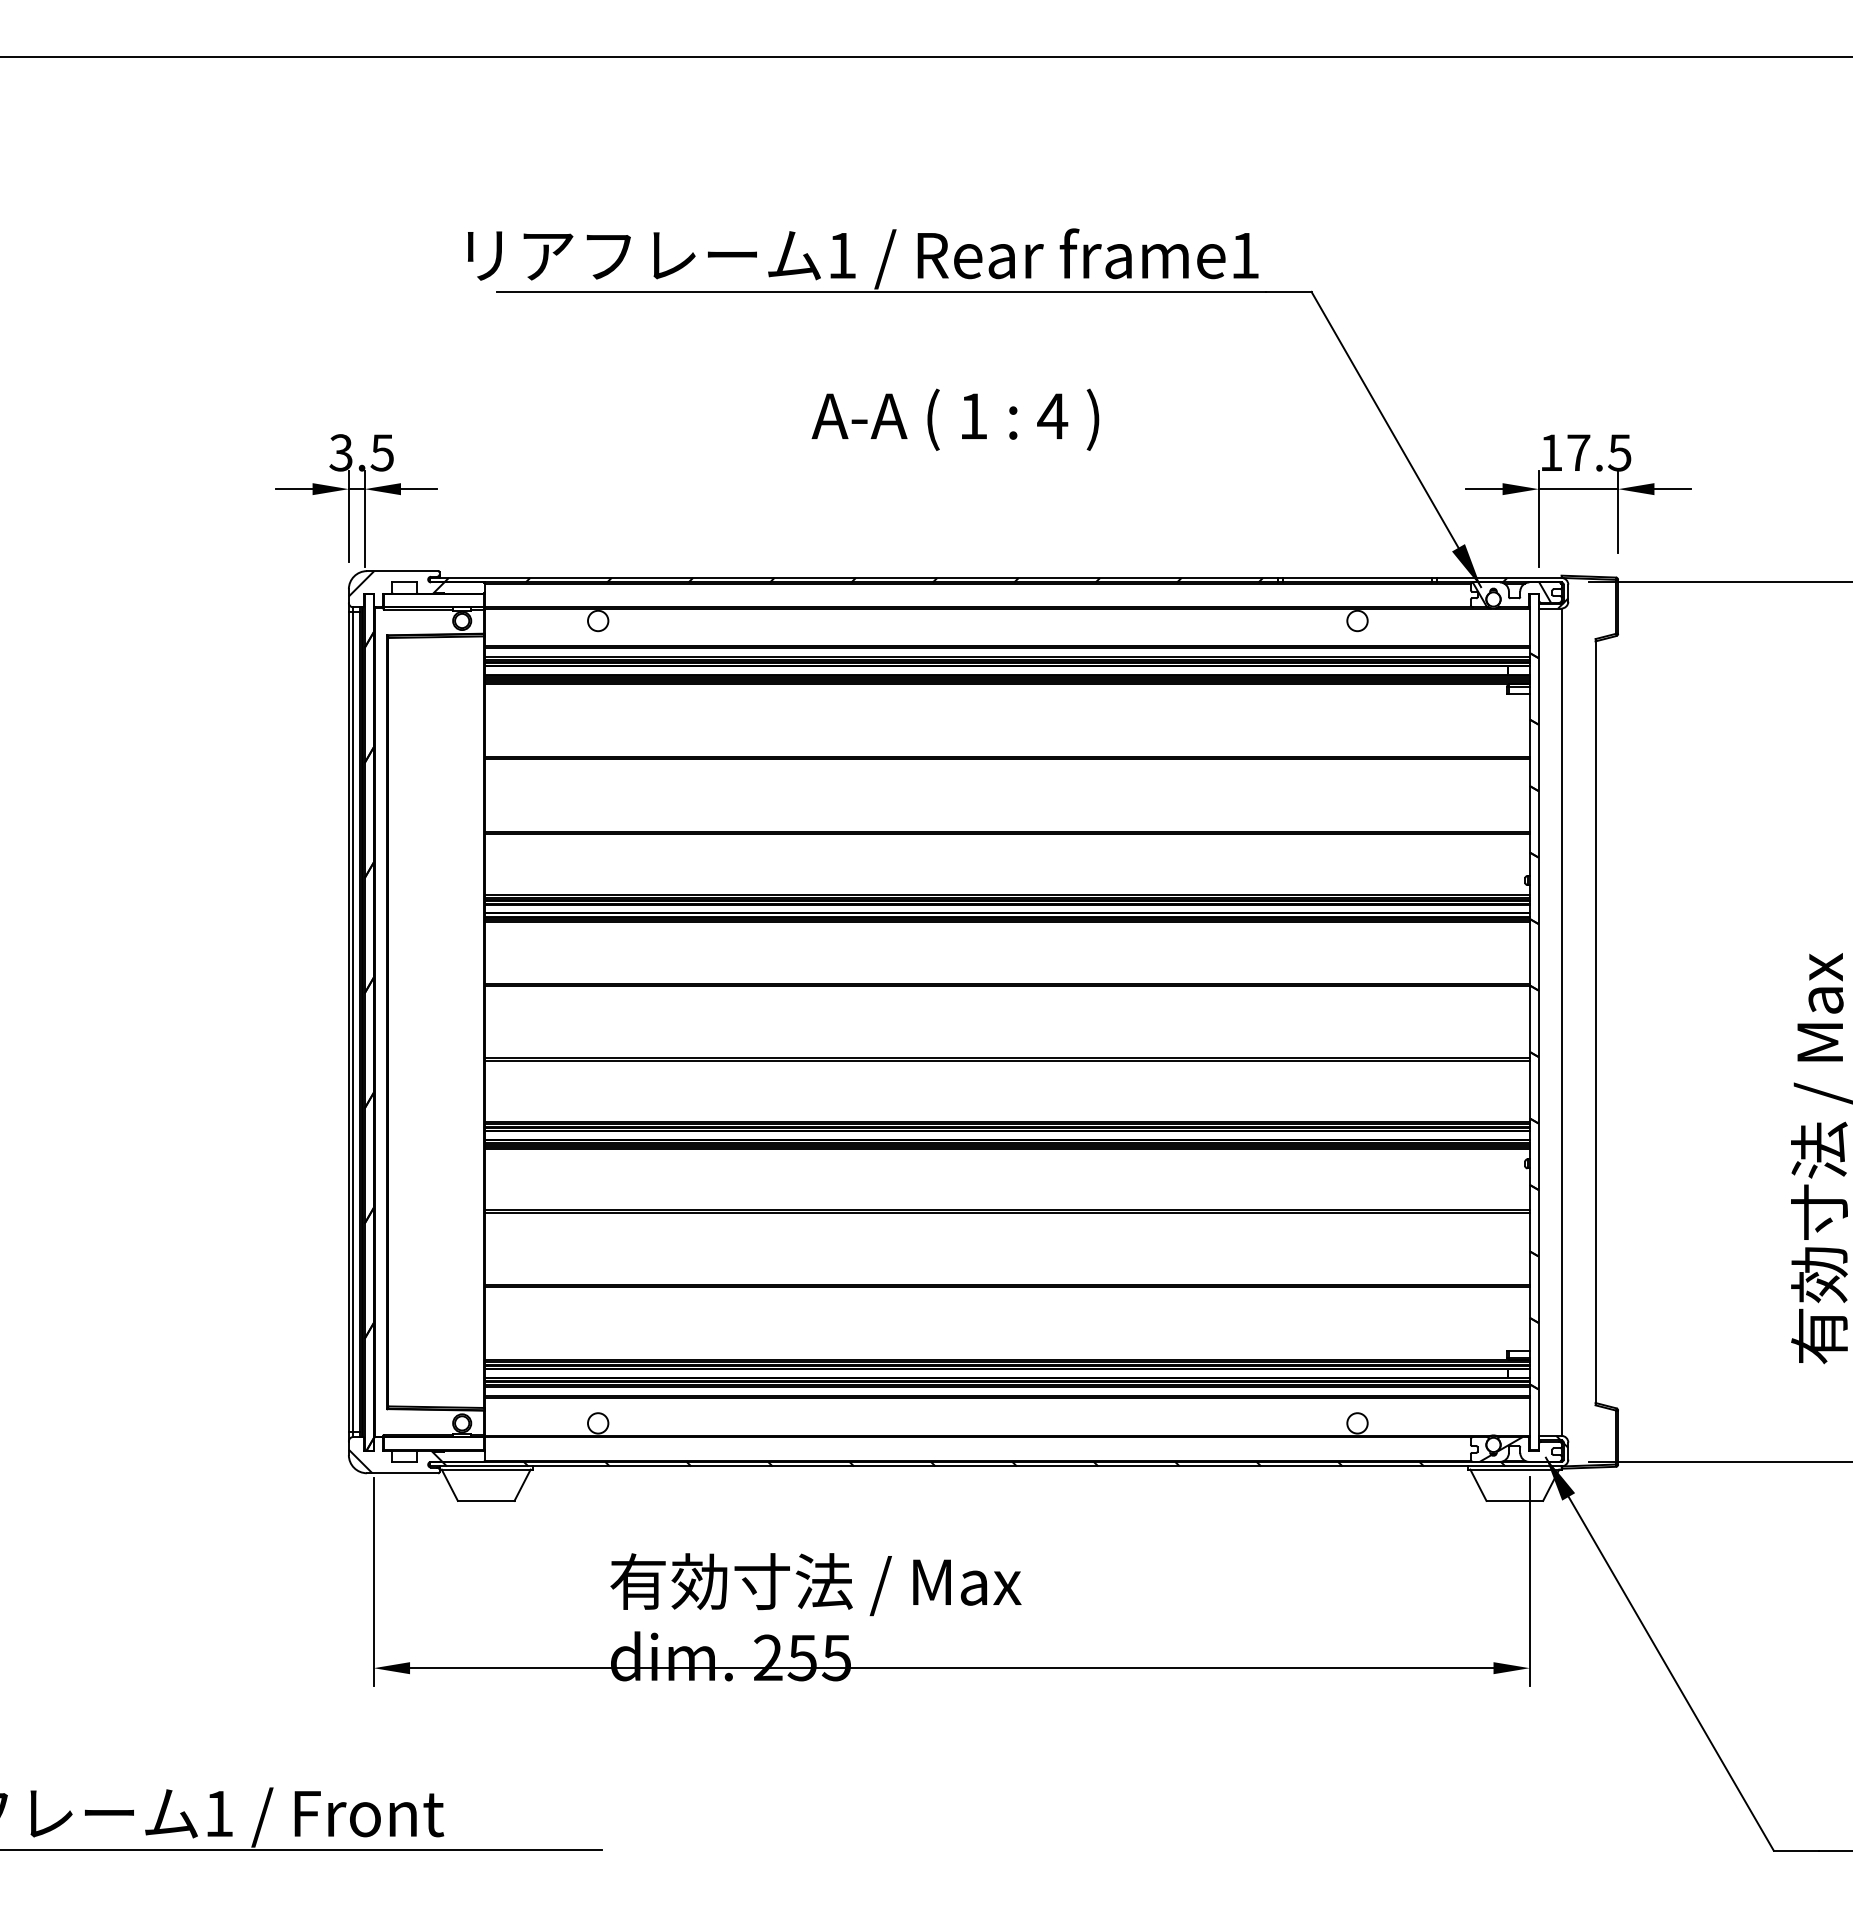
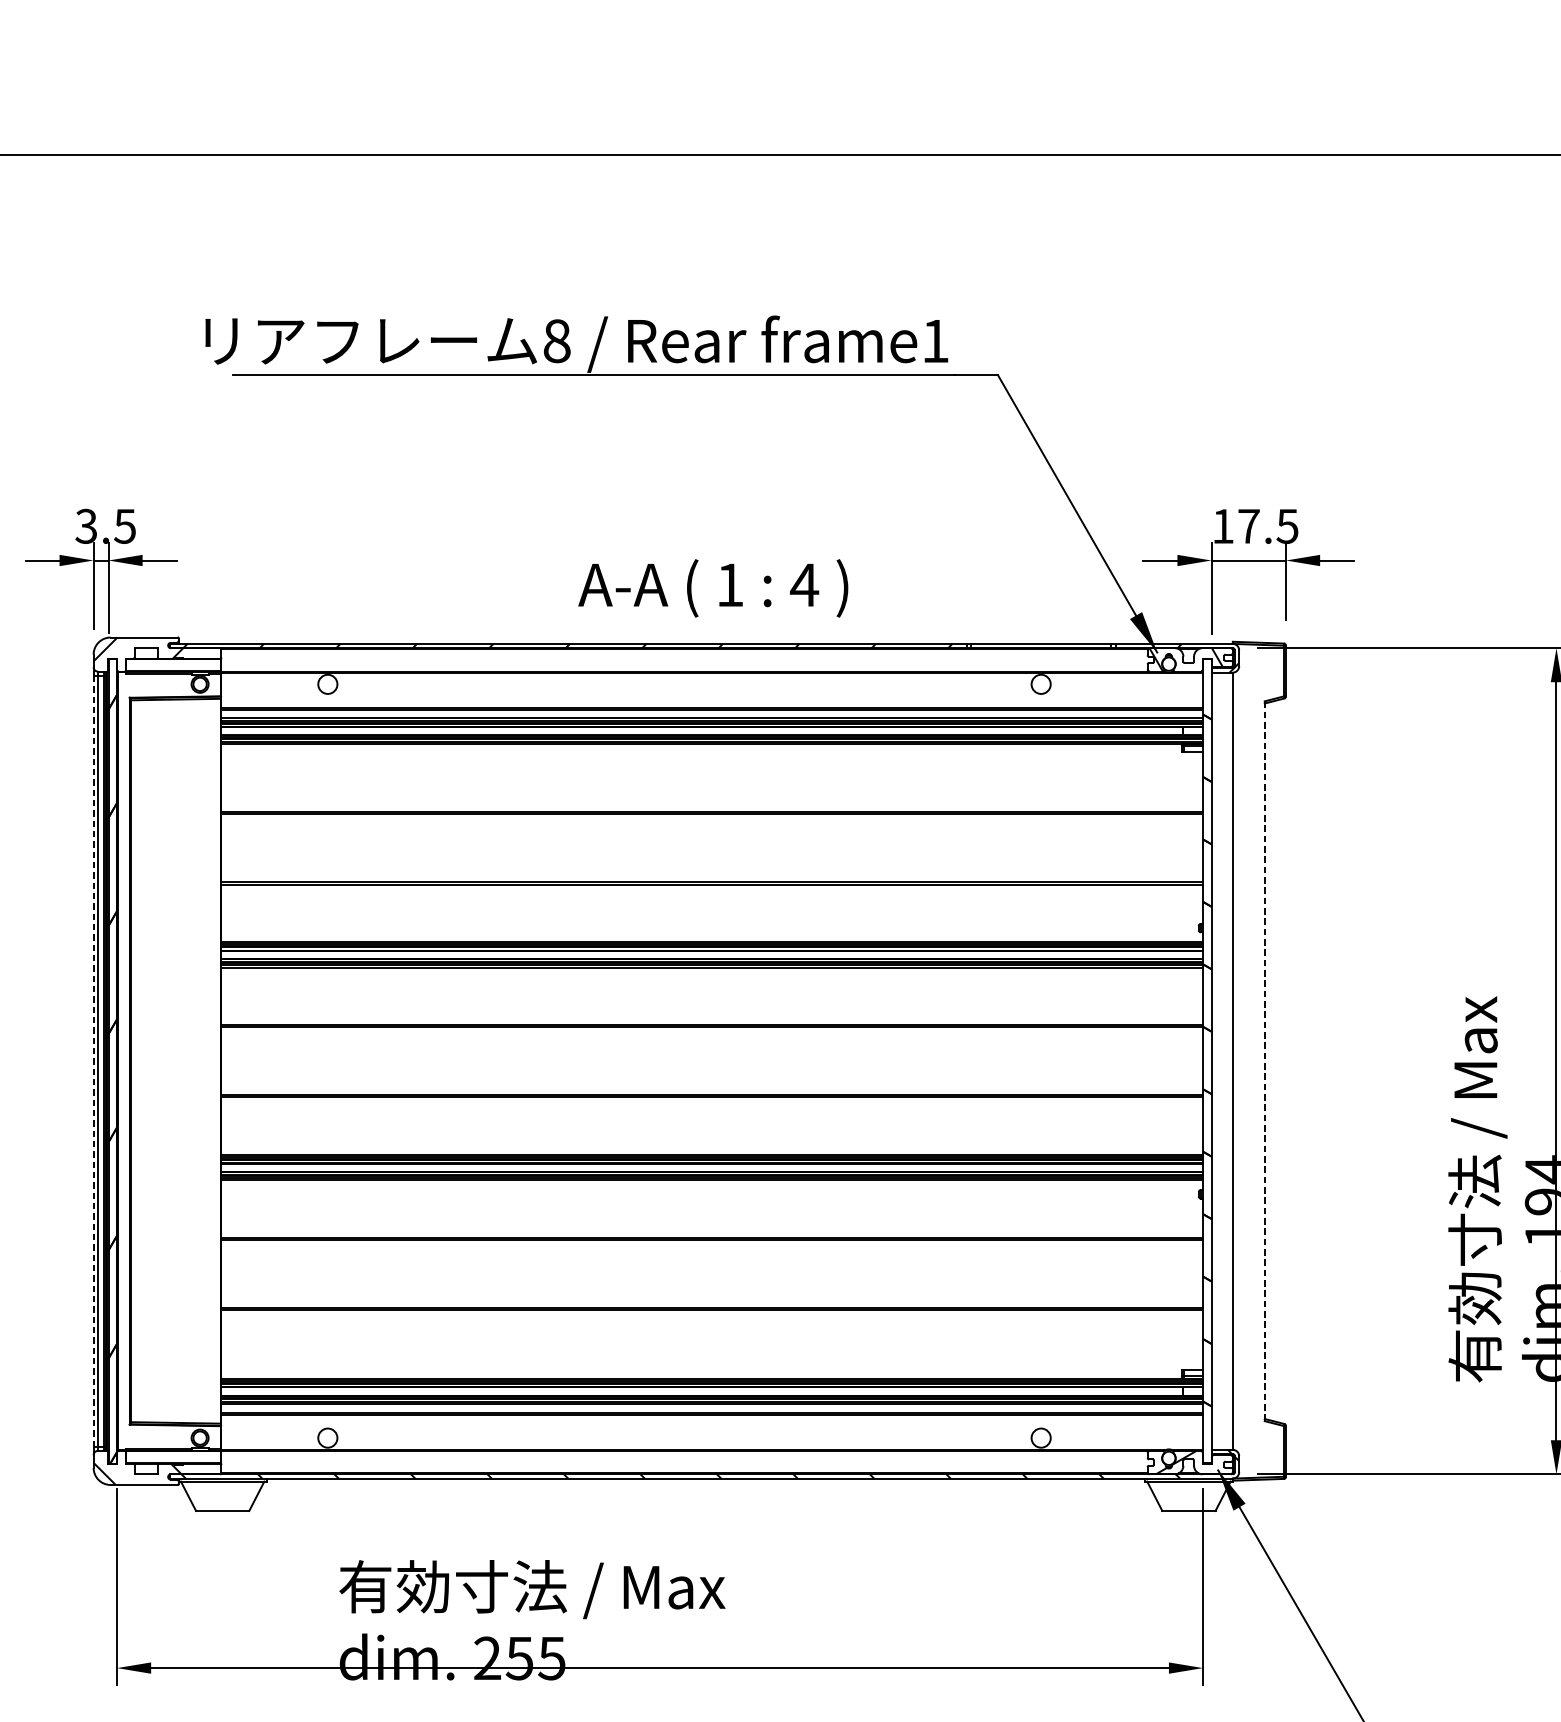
text: (842, 255) -> (557, 341), 1 -> 8
text: (955, 419) -> (713, 588), moved
line: (348, 1022) -> (93, 1061), solid -> dashed
line: (1595, 1022) -> (1264, 1061), solid -> dashed

